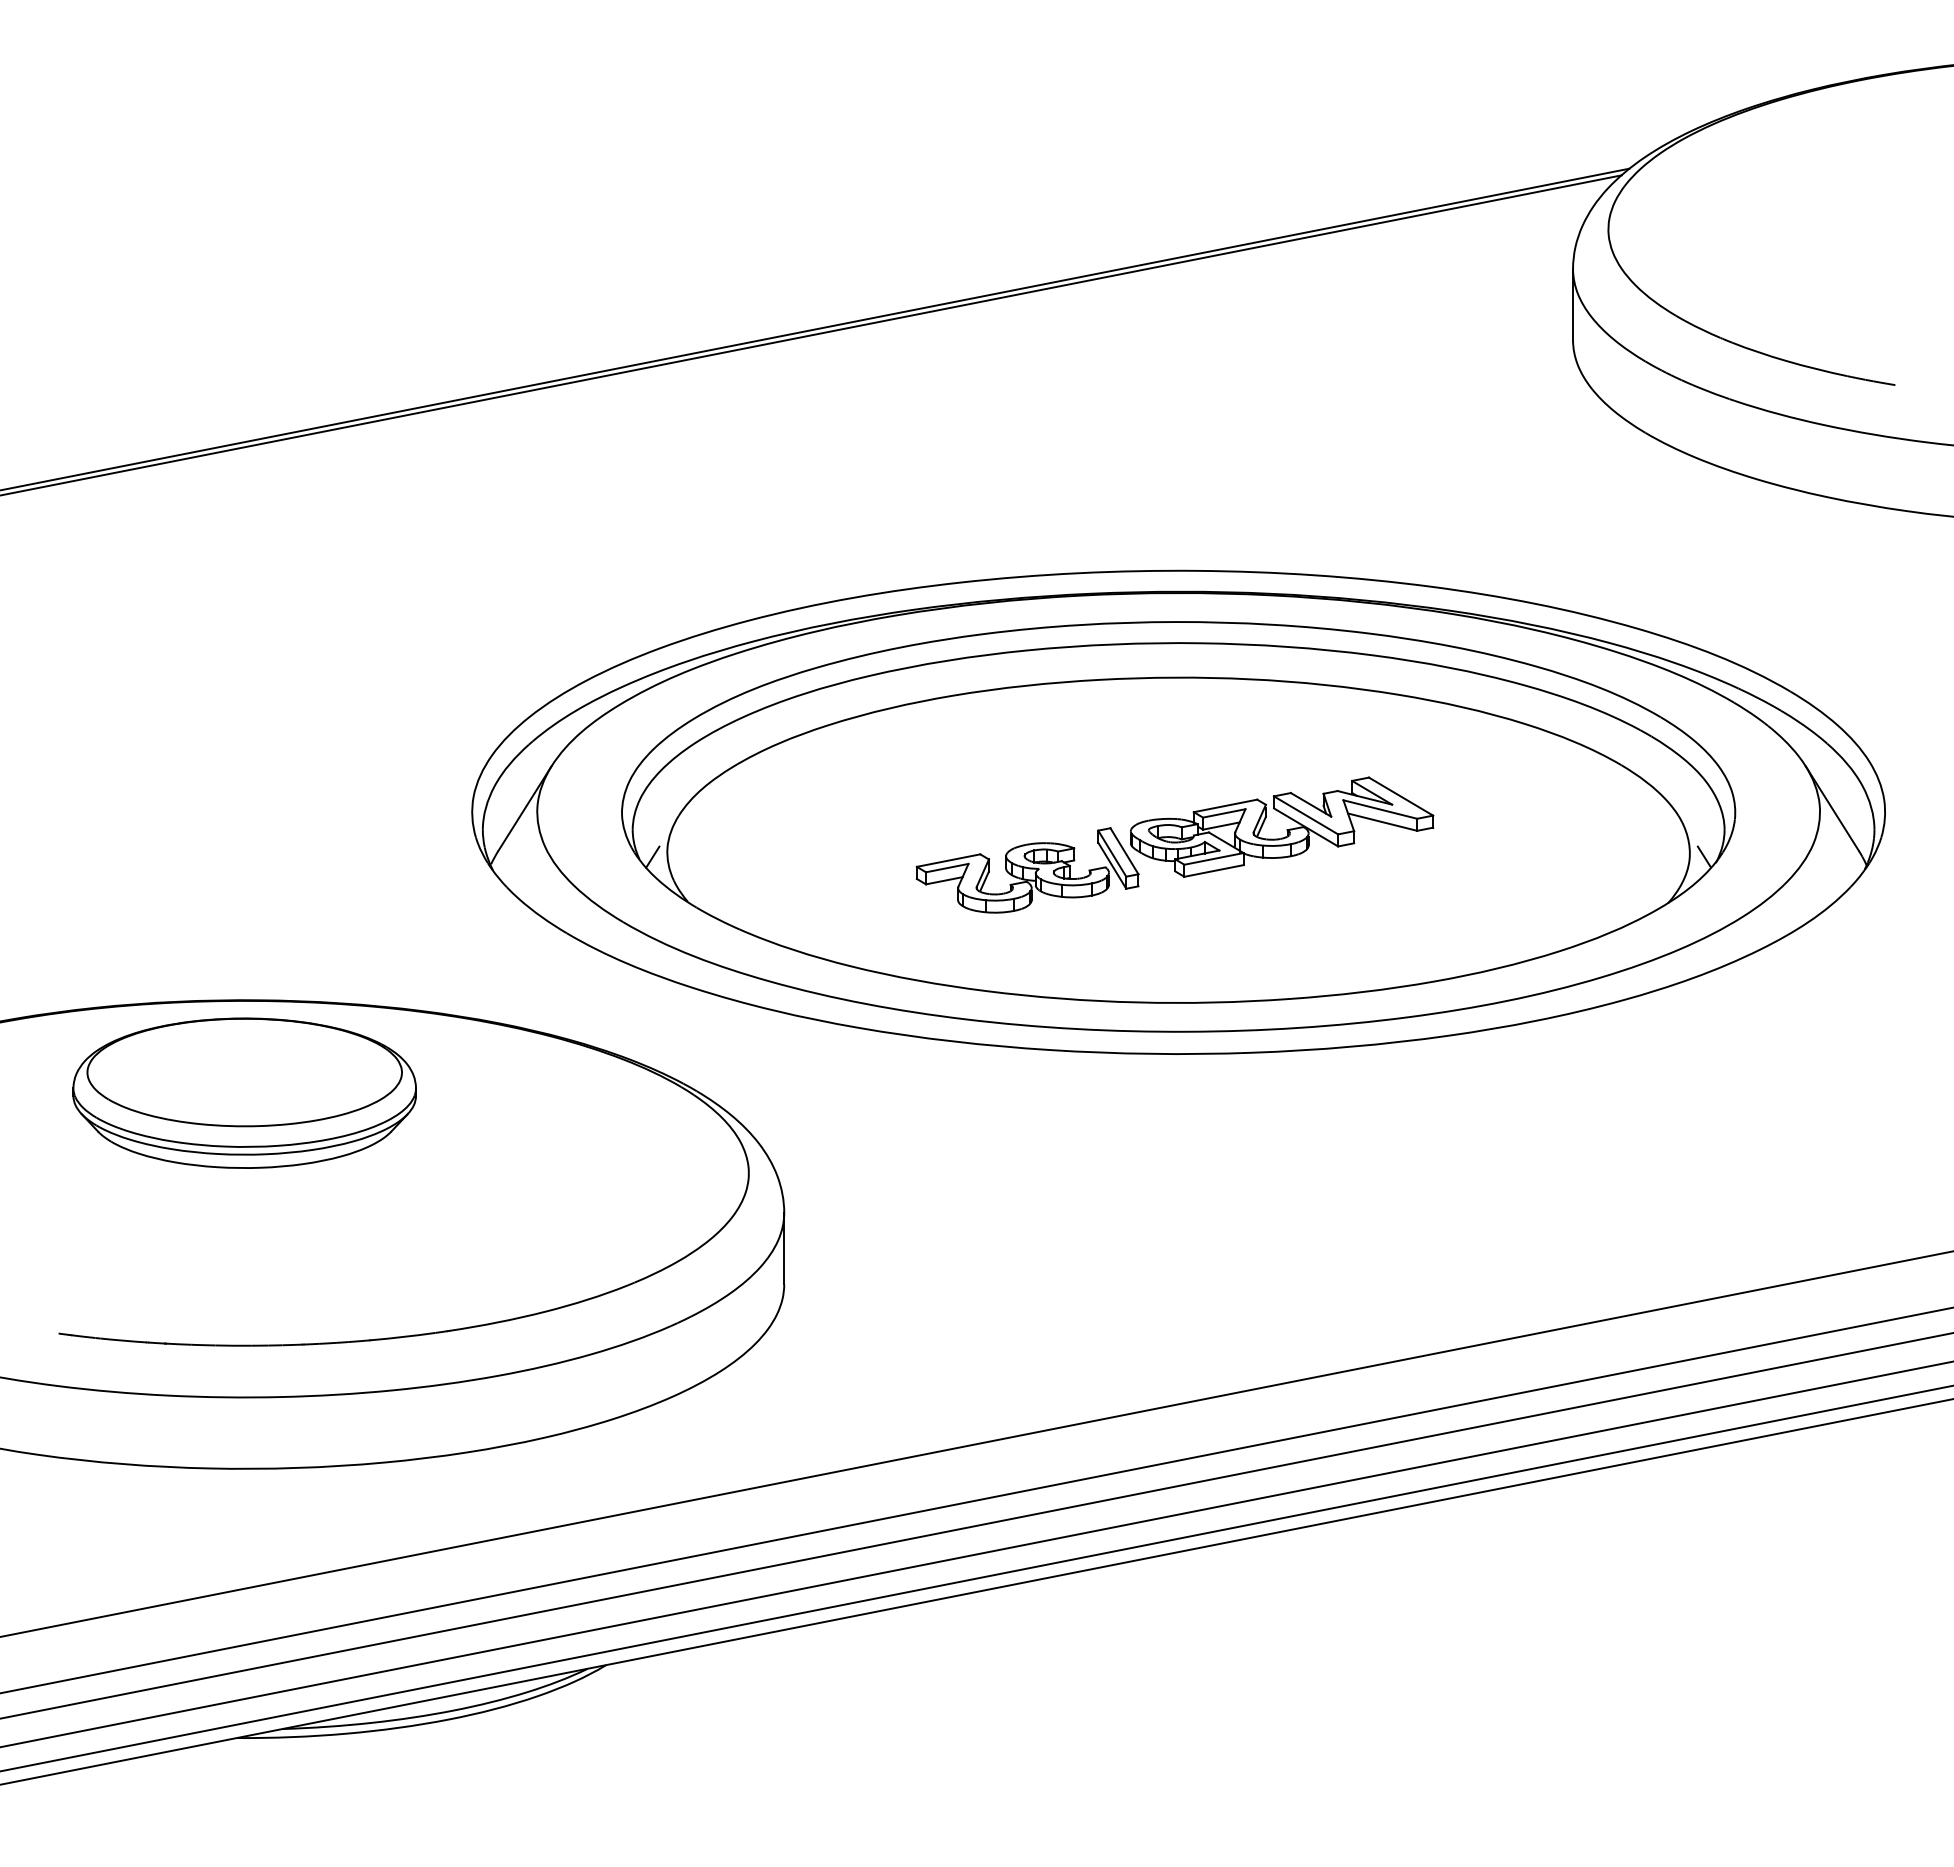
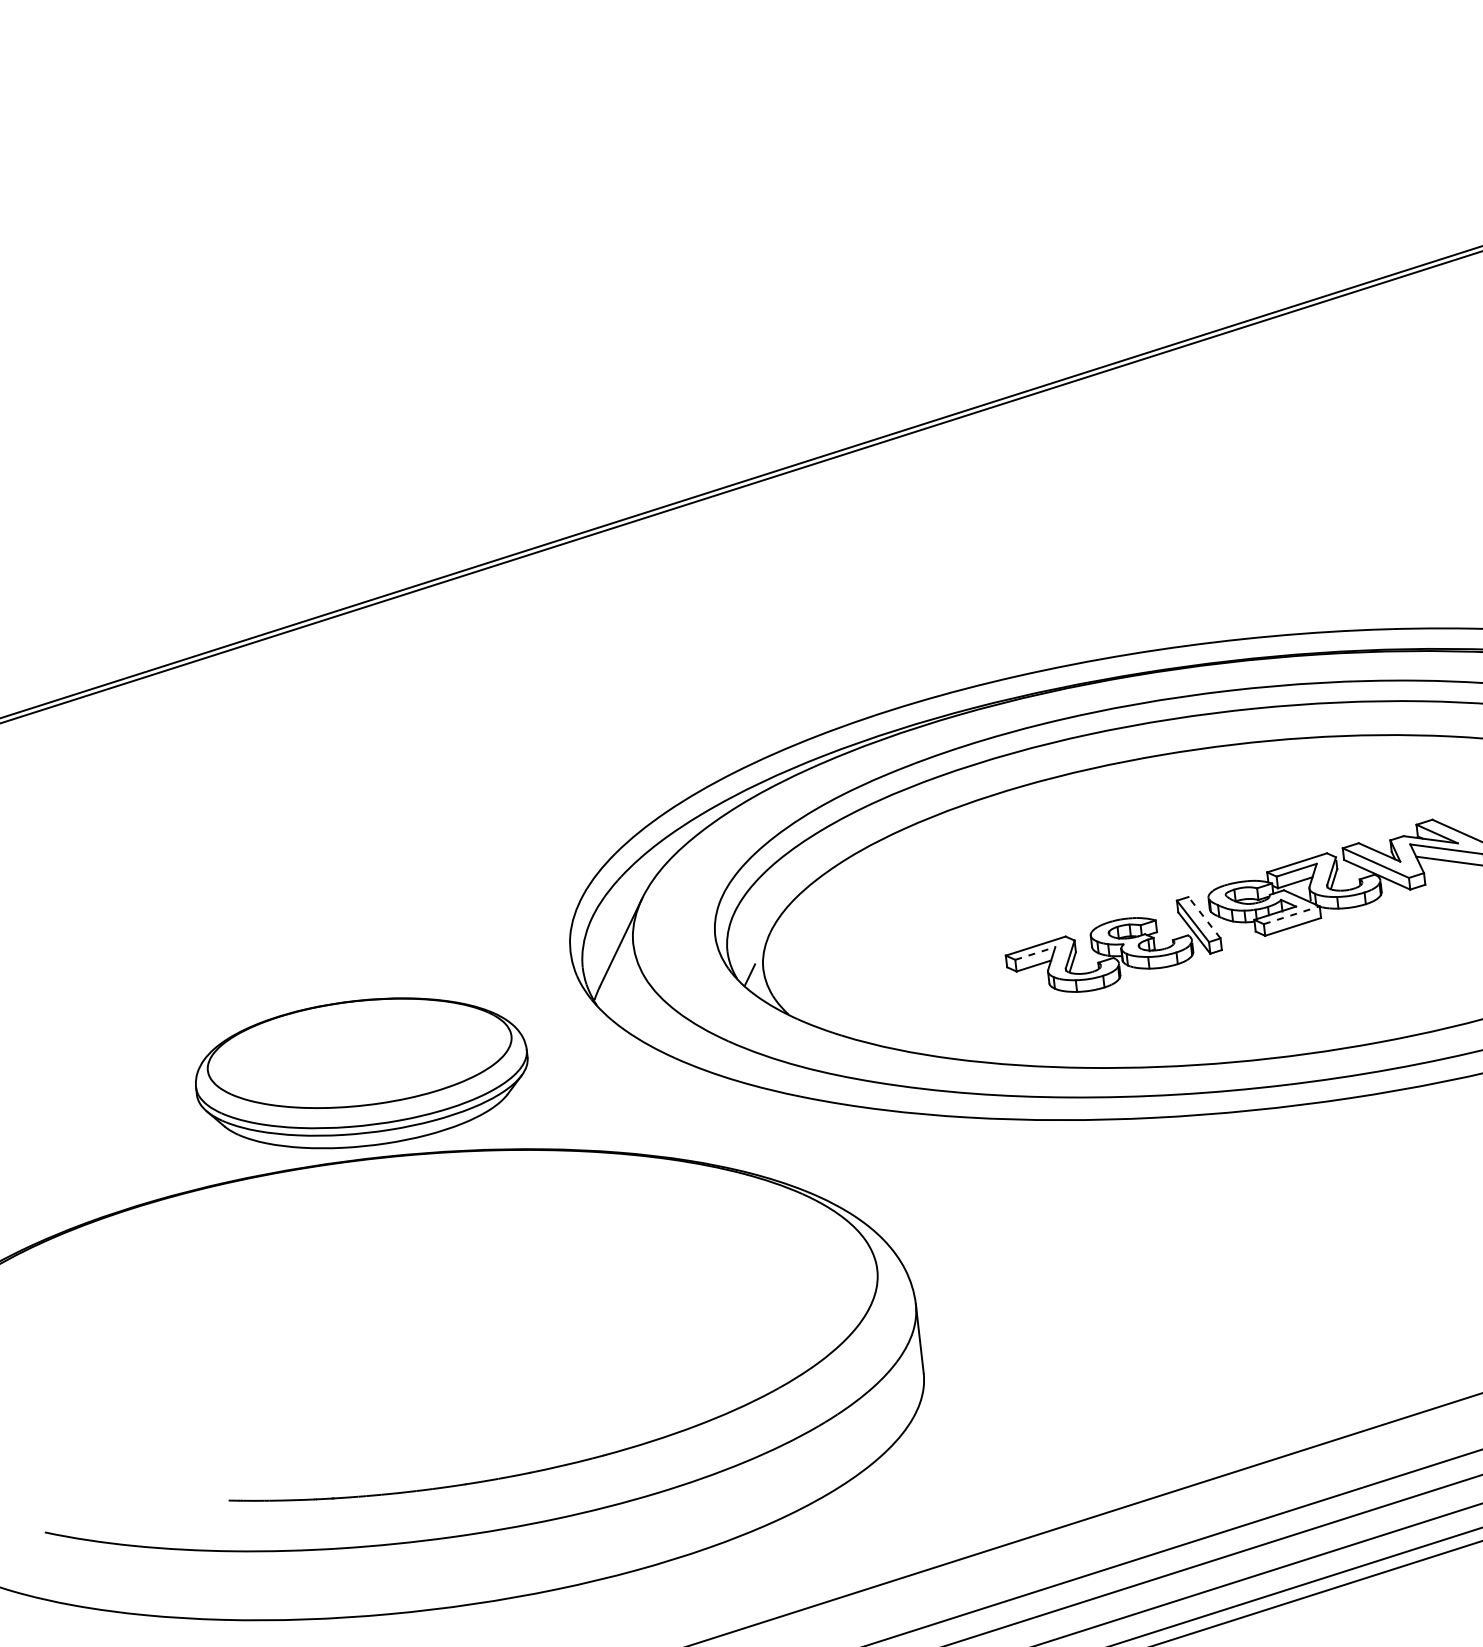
line: (1124, 851) -> (1204, 917), solid -> dashed
line: (1214, 858) -> (1292, 914), solid -> dashed
line: (947, 868) -> (1035, 953), solid -> dashed
part: (244, 1092) -> (361, 1072), moved

